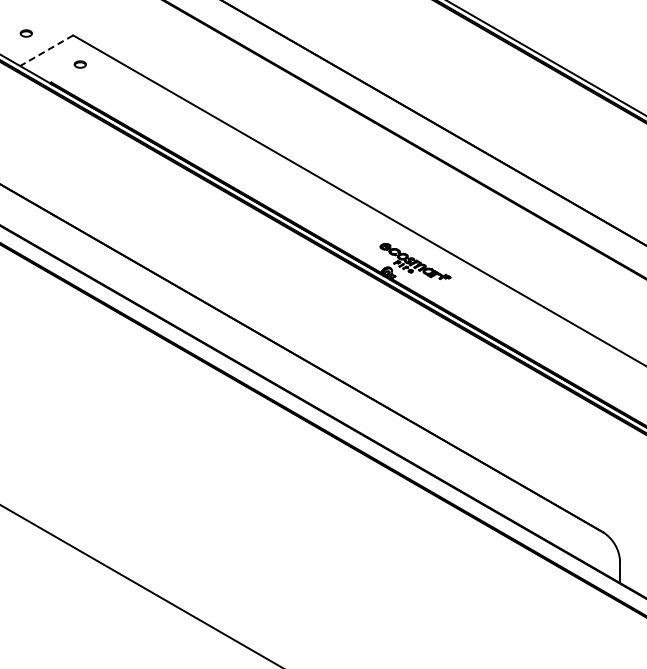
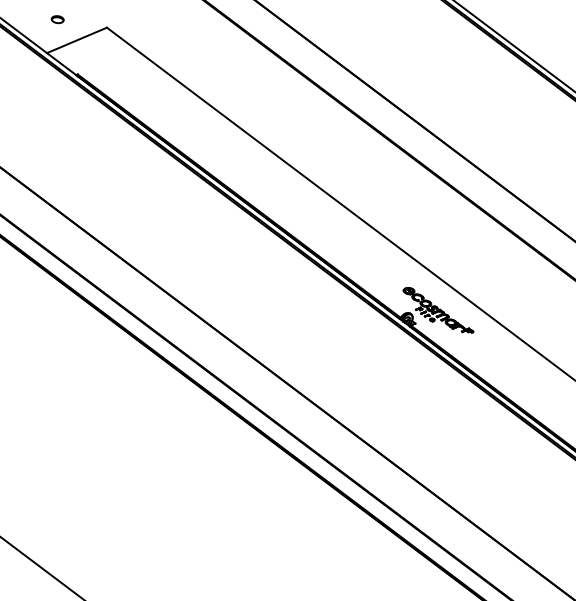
line: (46, 50) -> (76, 40), dashed -> solid
part: (79, 64) -> (109, 59), removed

